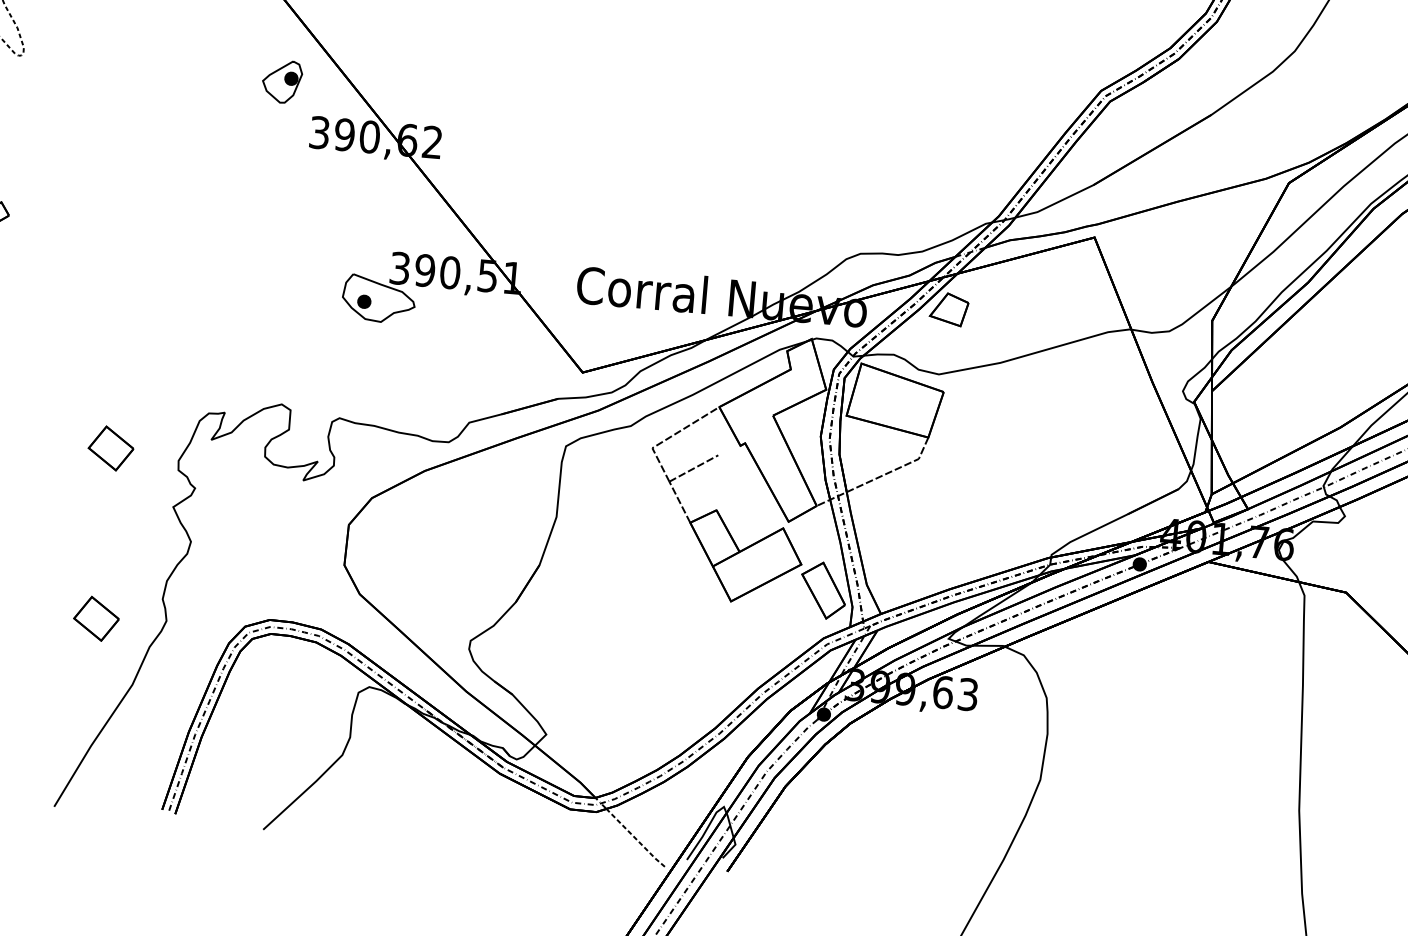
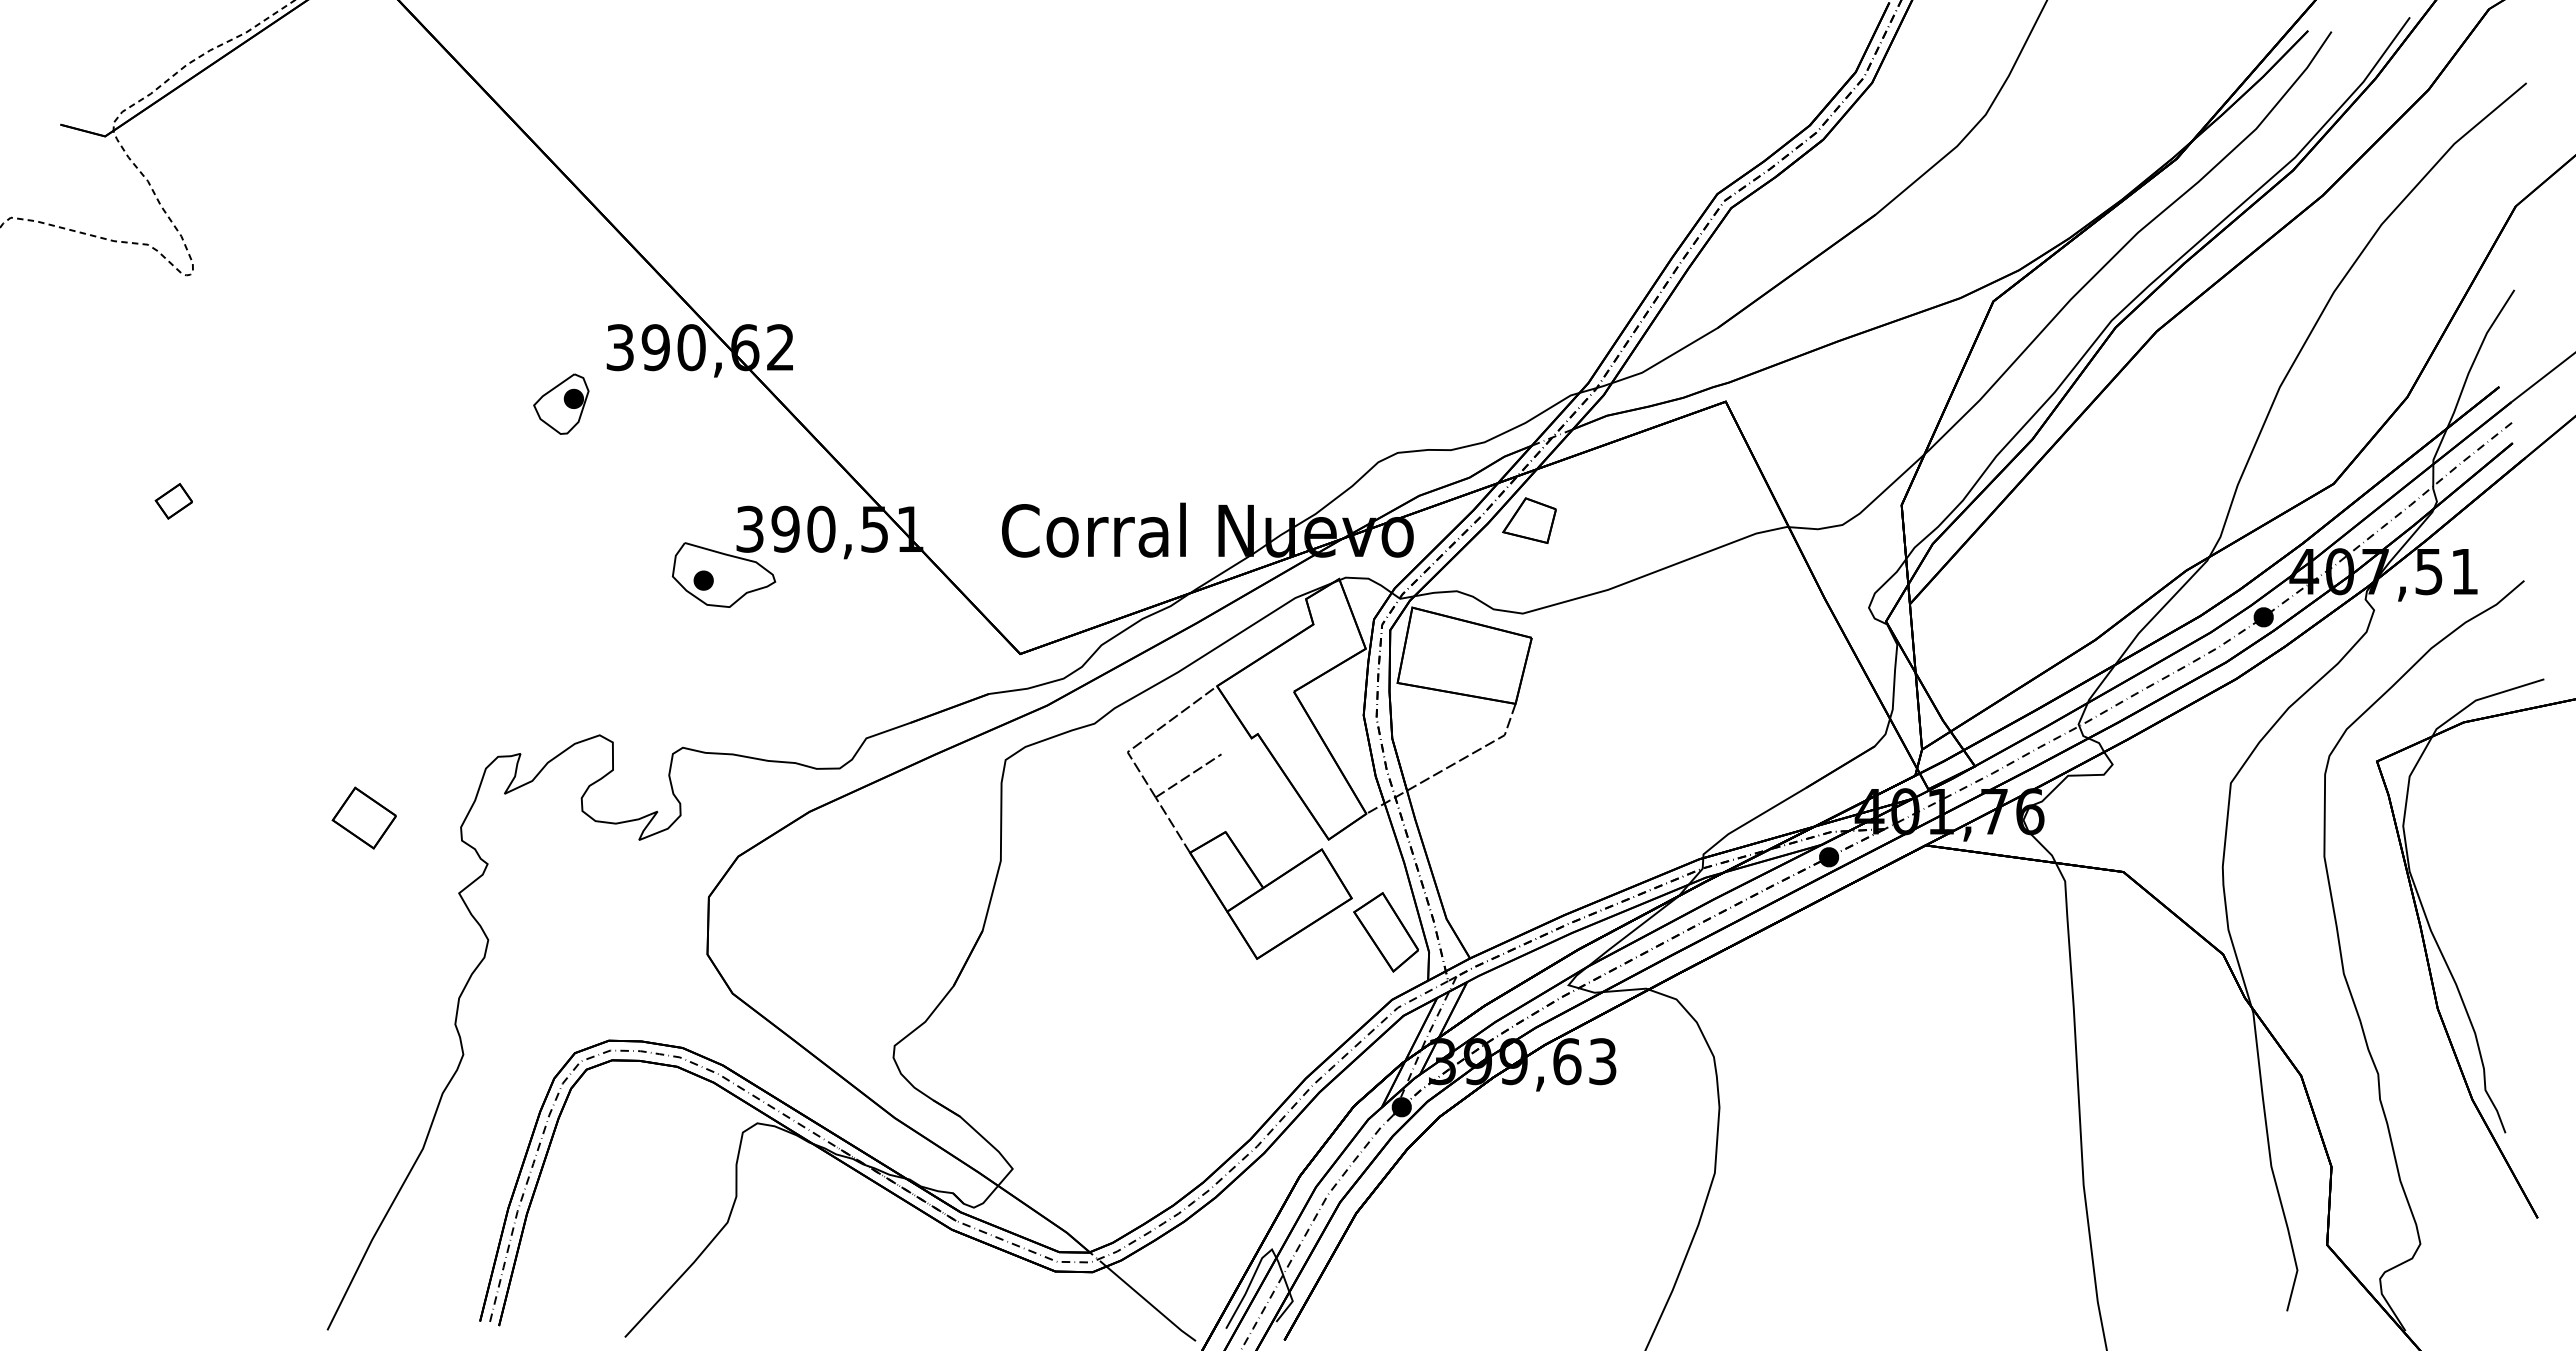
part: (282, 81) -> (561, 403), moved
part: (95, 618) -> (363, 1059), removed
line: (635, 838) -> (1151, 1304), dashed -> solid

